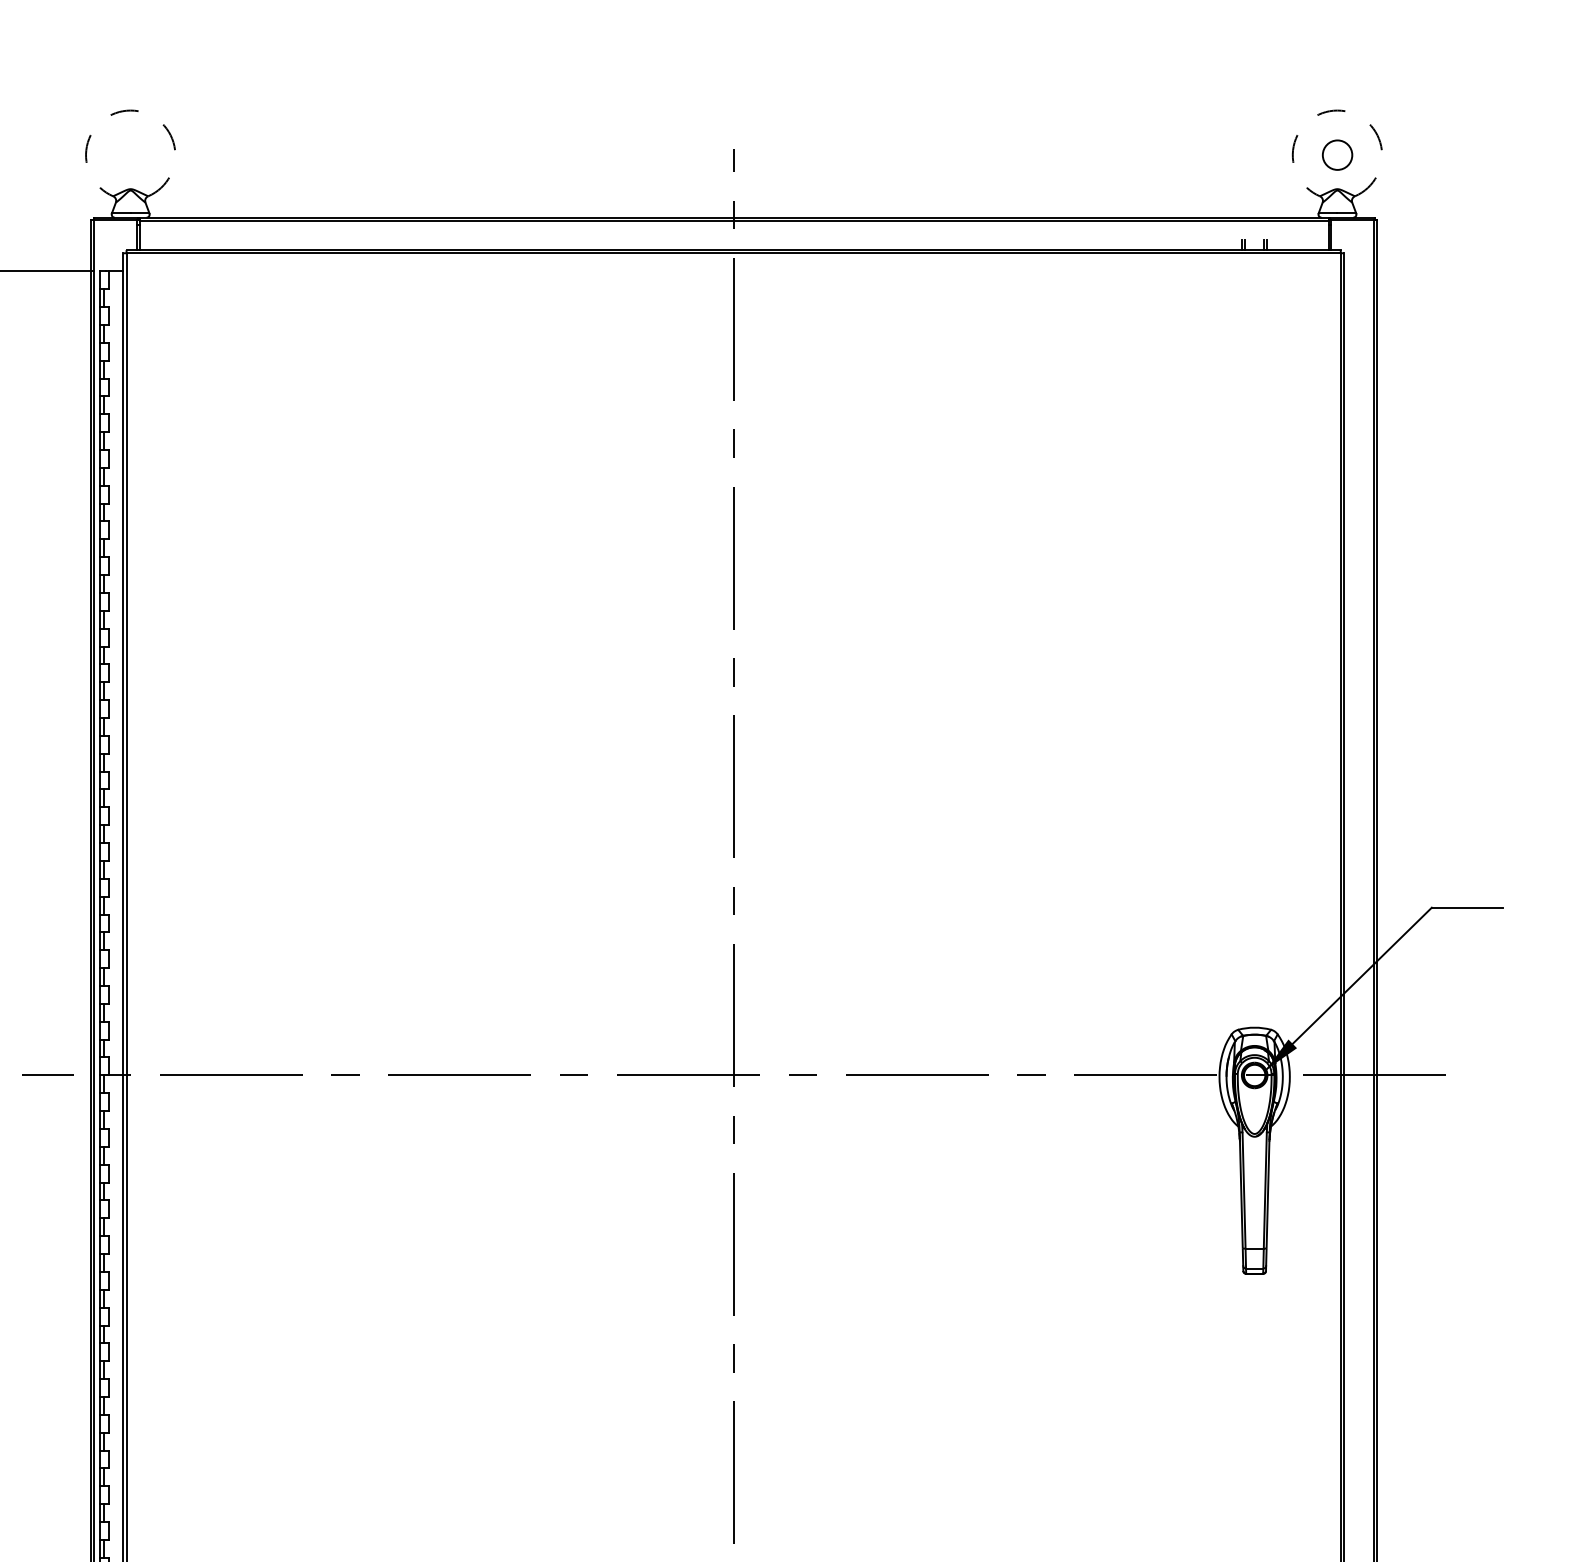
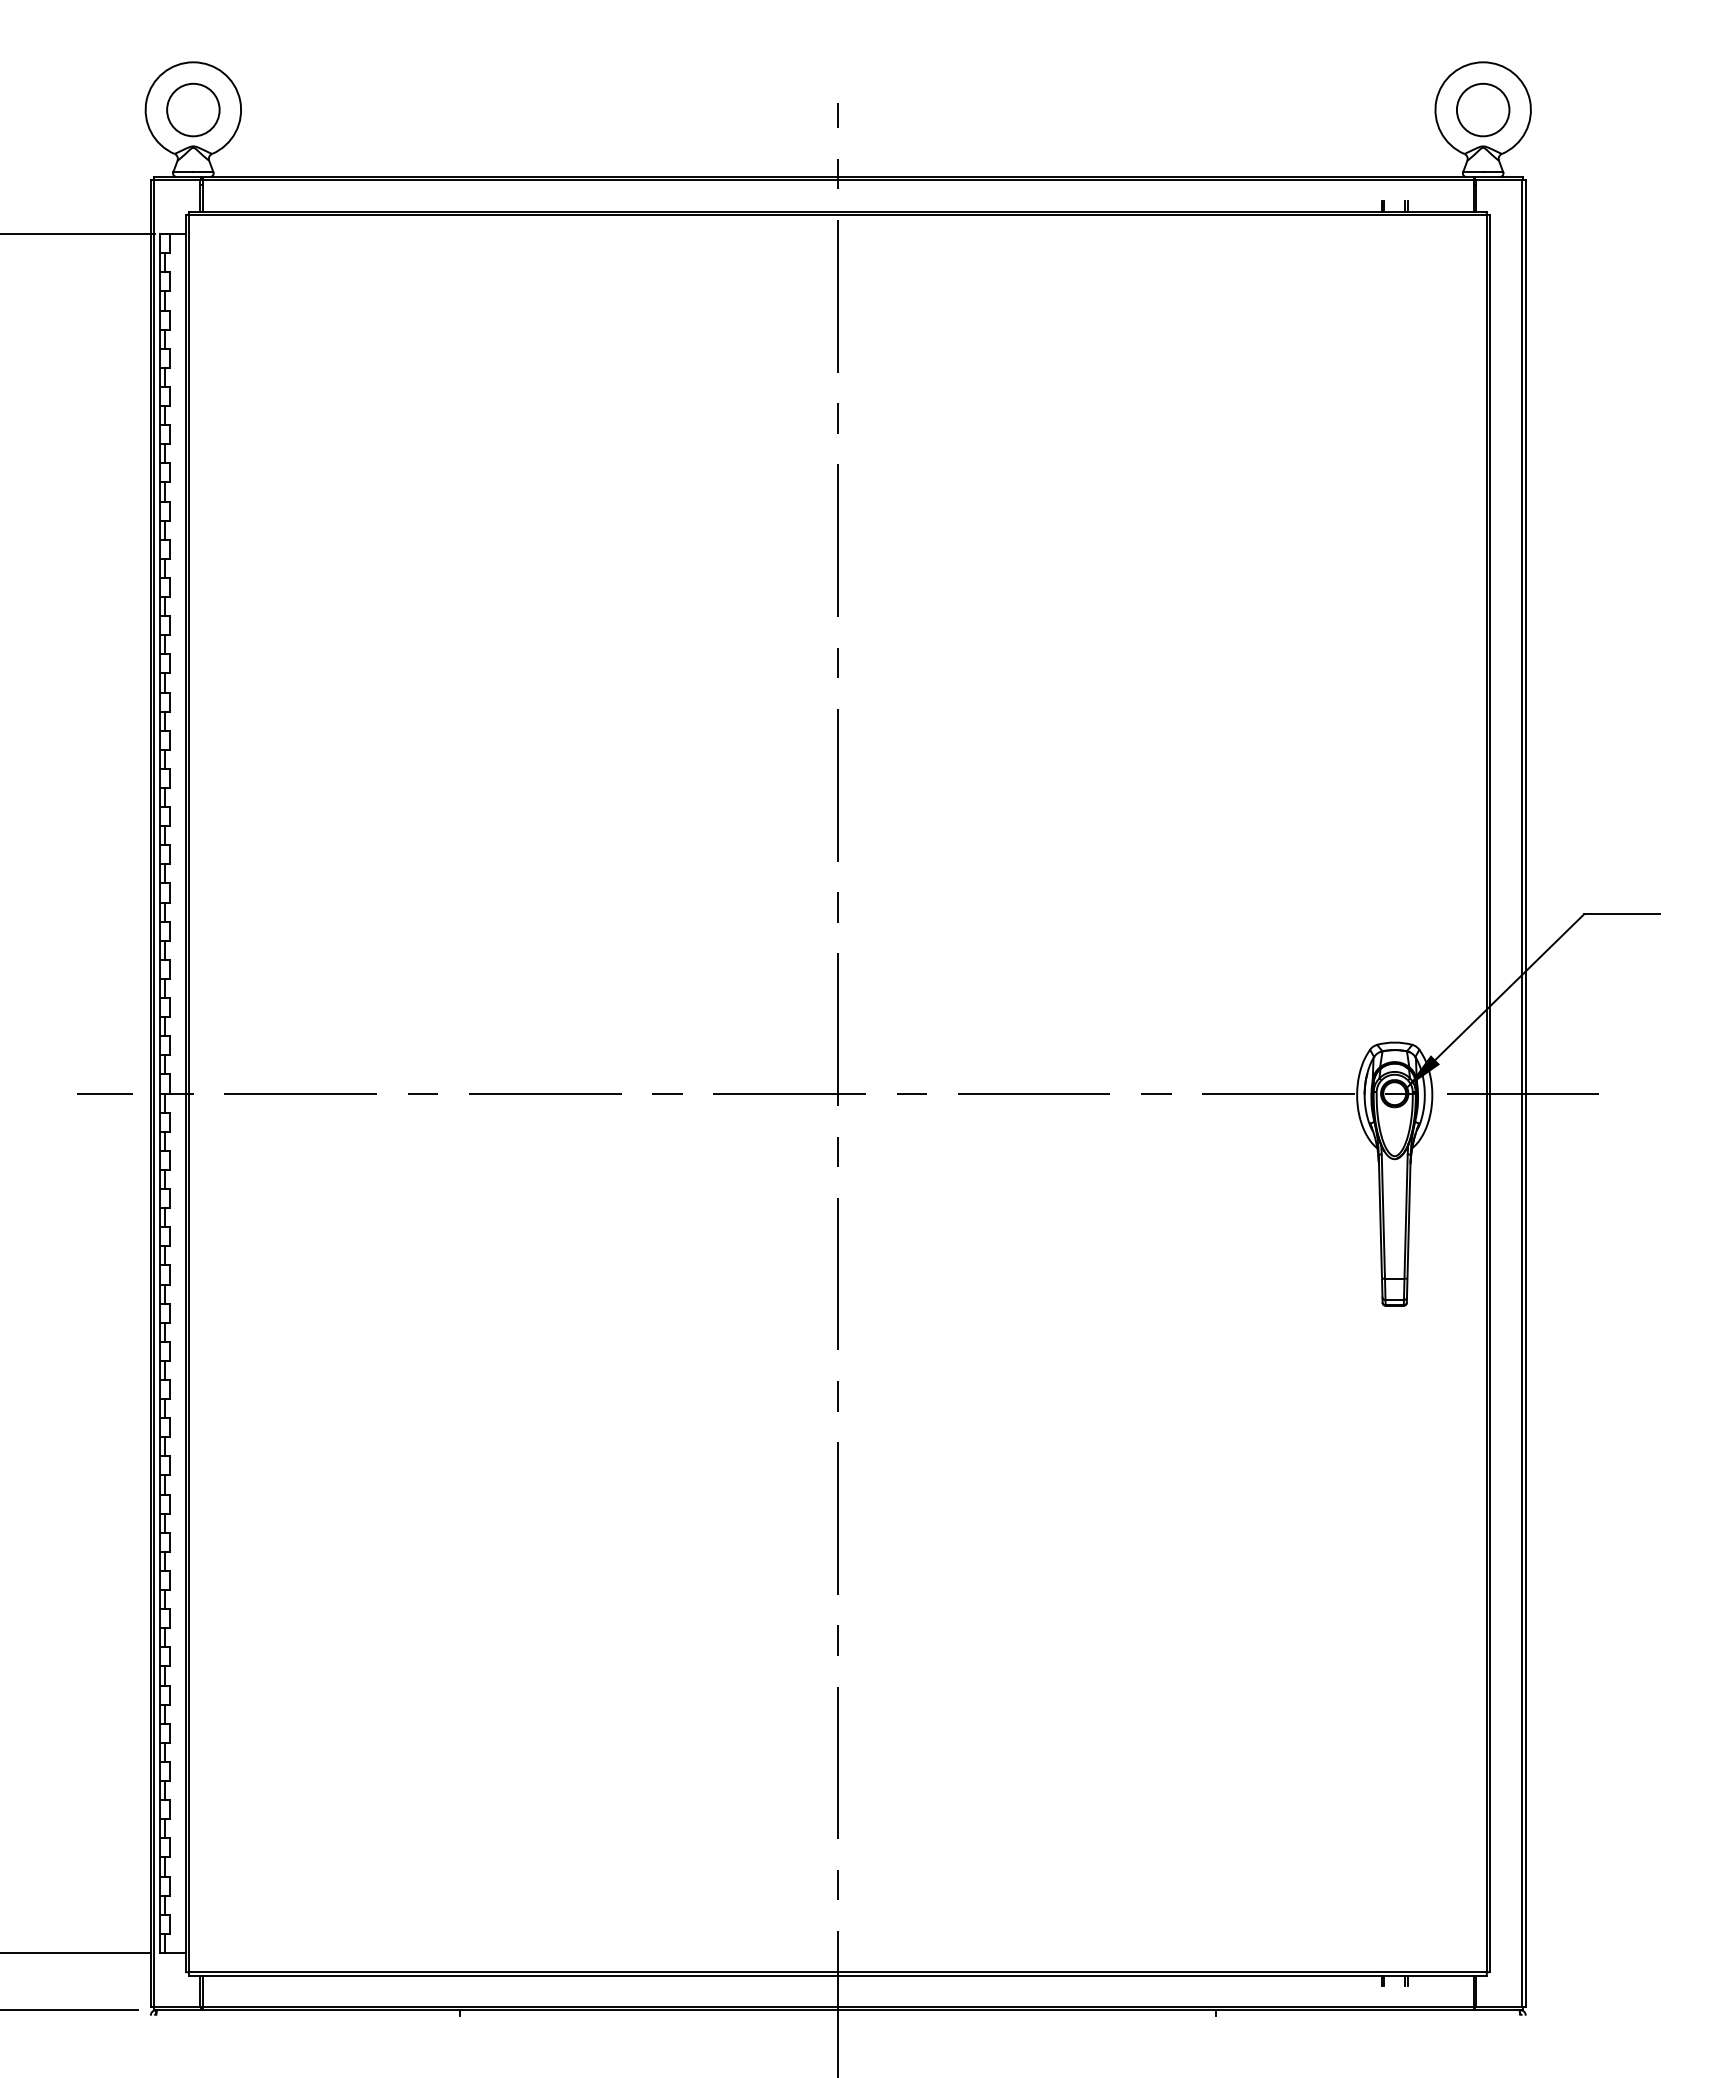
arc: (130, 110) -> (193, 62), dashed -> solid
arc: (1337, 110) -> (1483, 62), dashed -> solid
circle: (130, 154) -> (193, 109), added
circle: (1337, 154) -> (1483, 109), size x1.67

